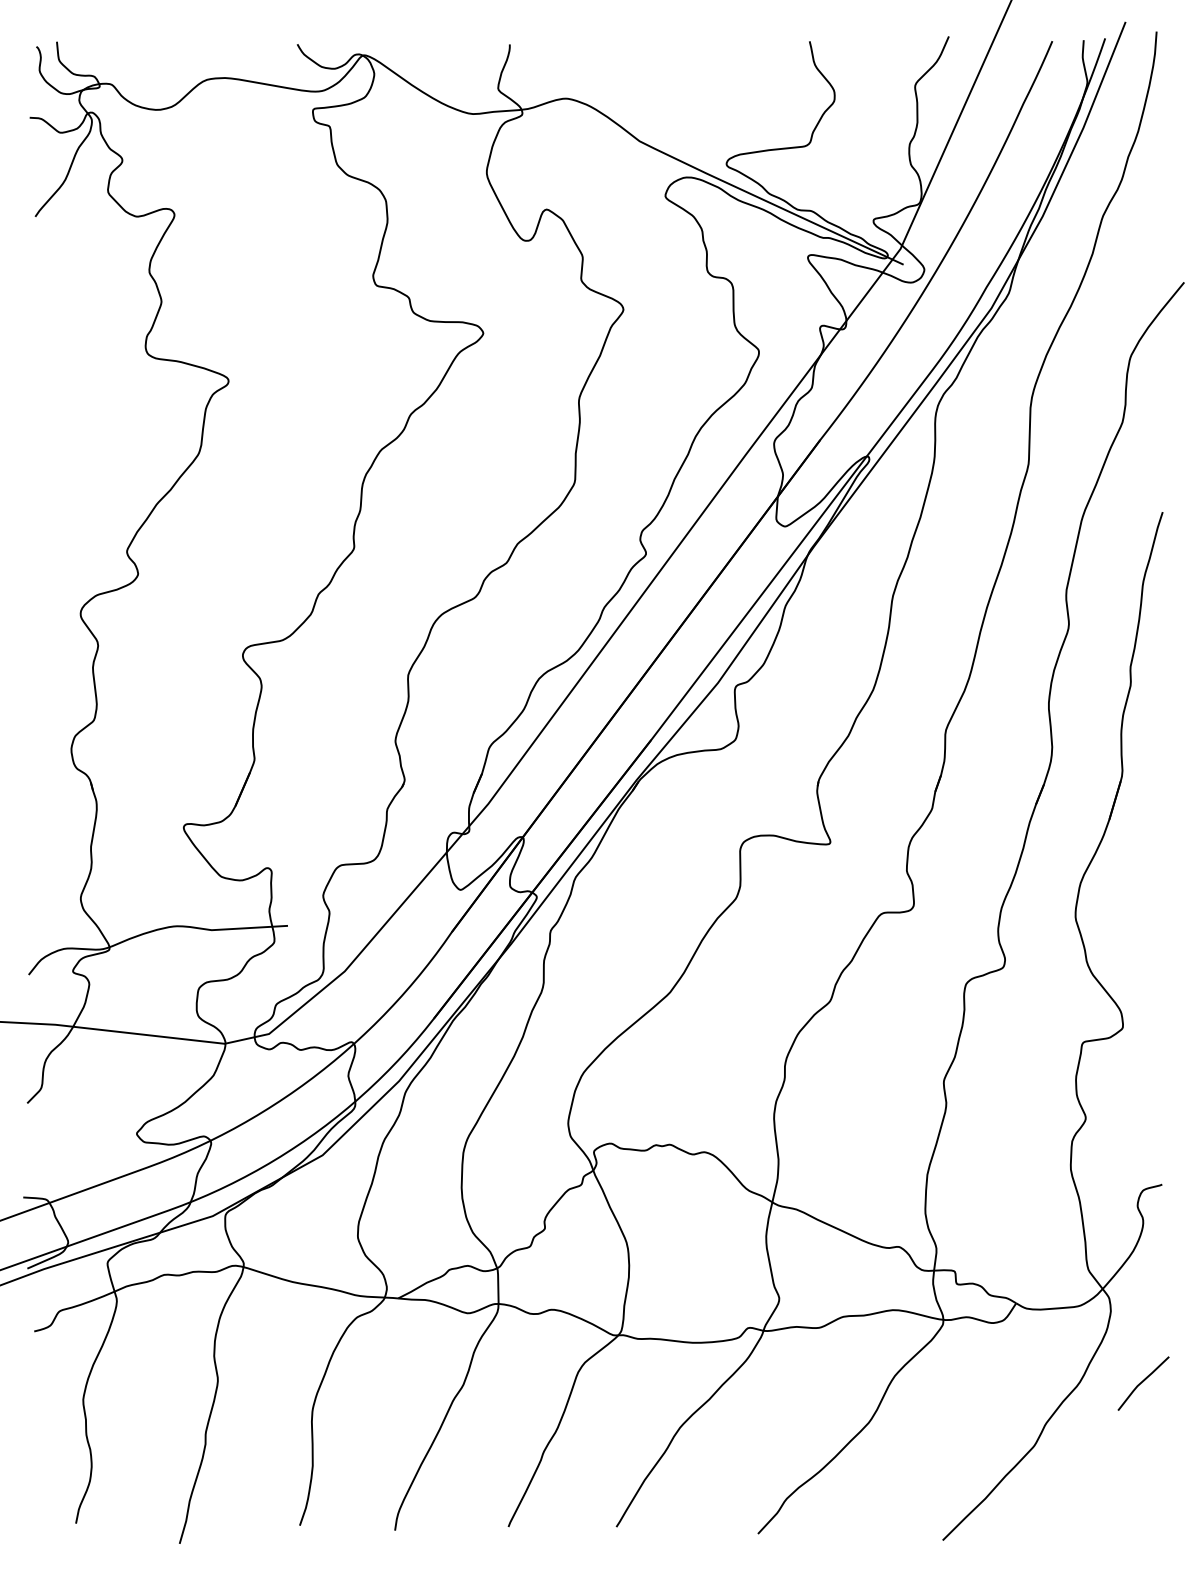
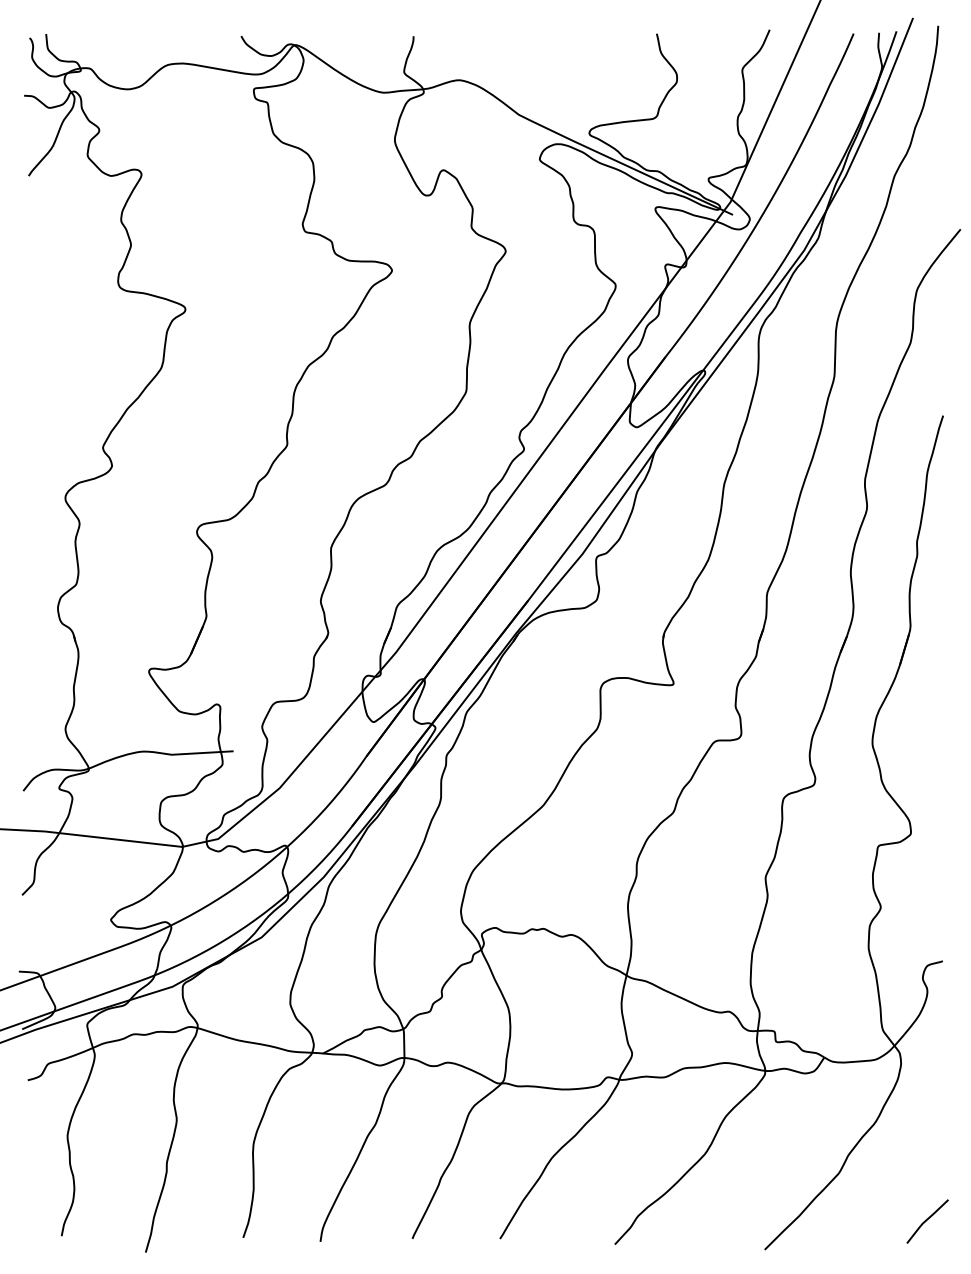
line: (1143, 1382) -> (927, 1220), moved

